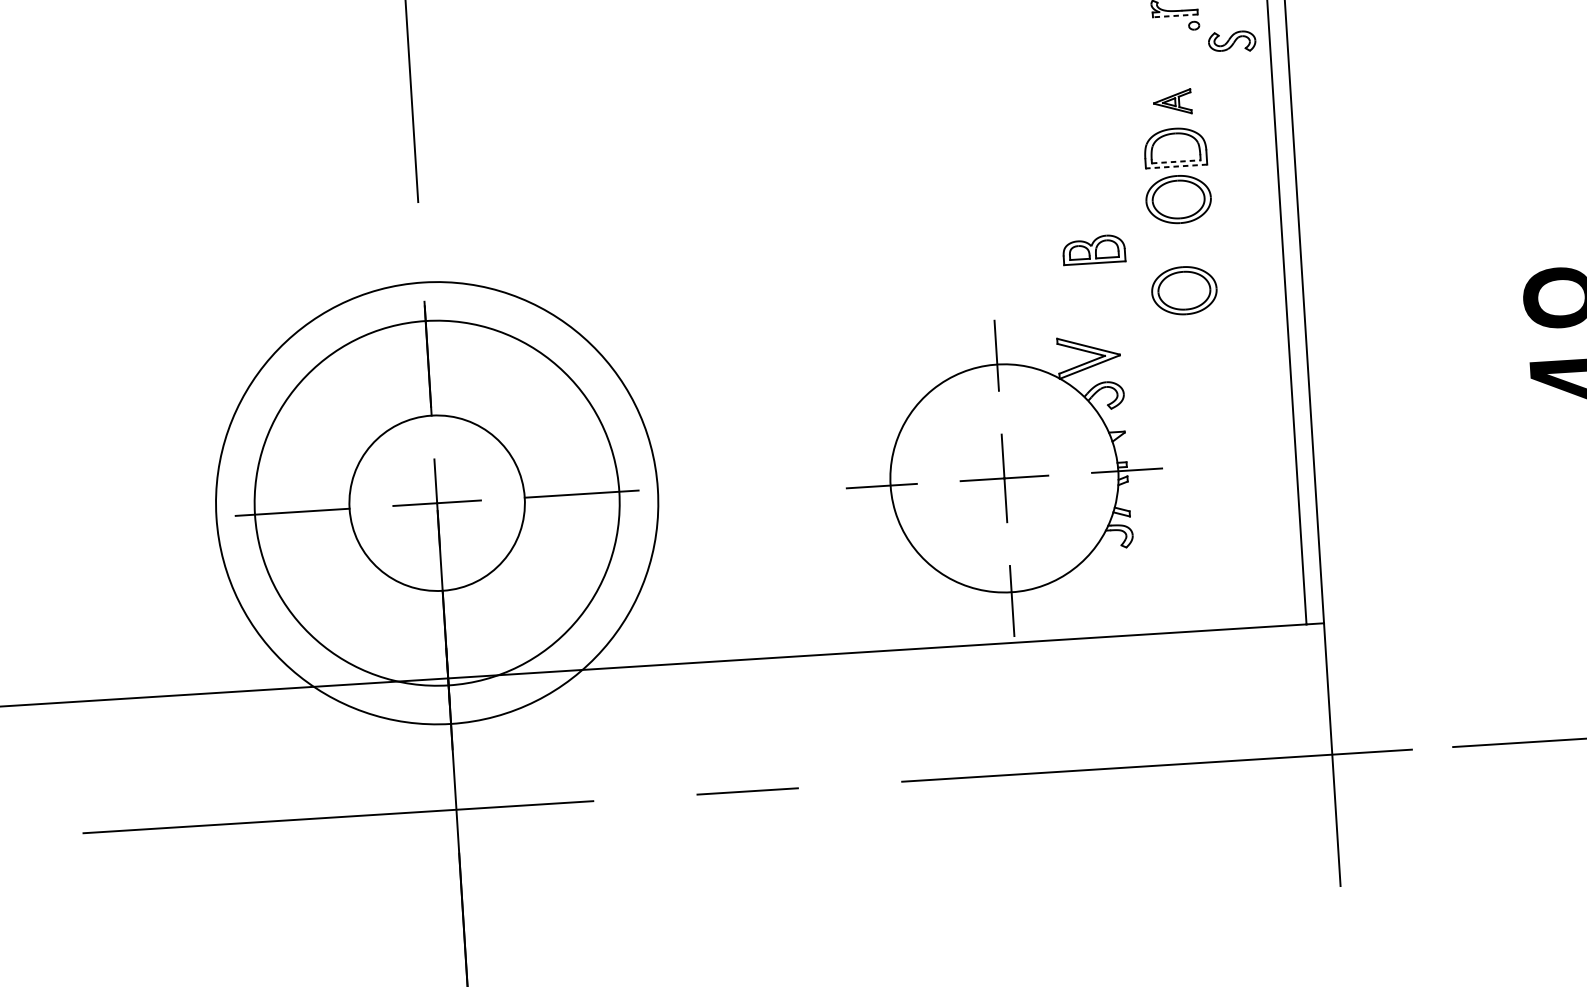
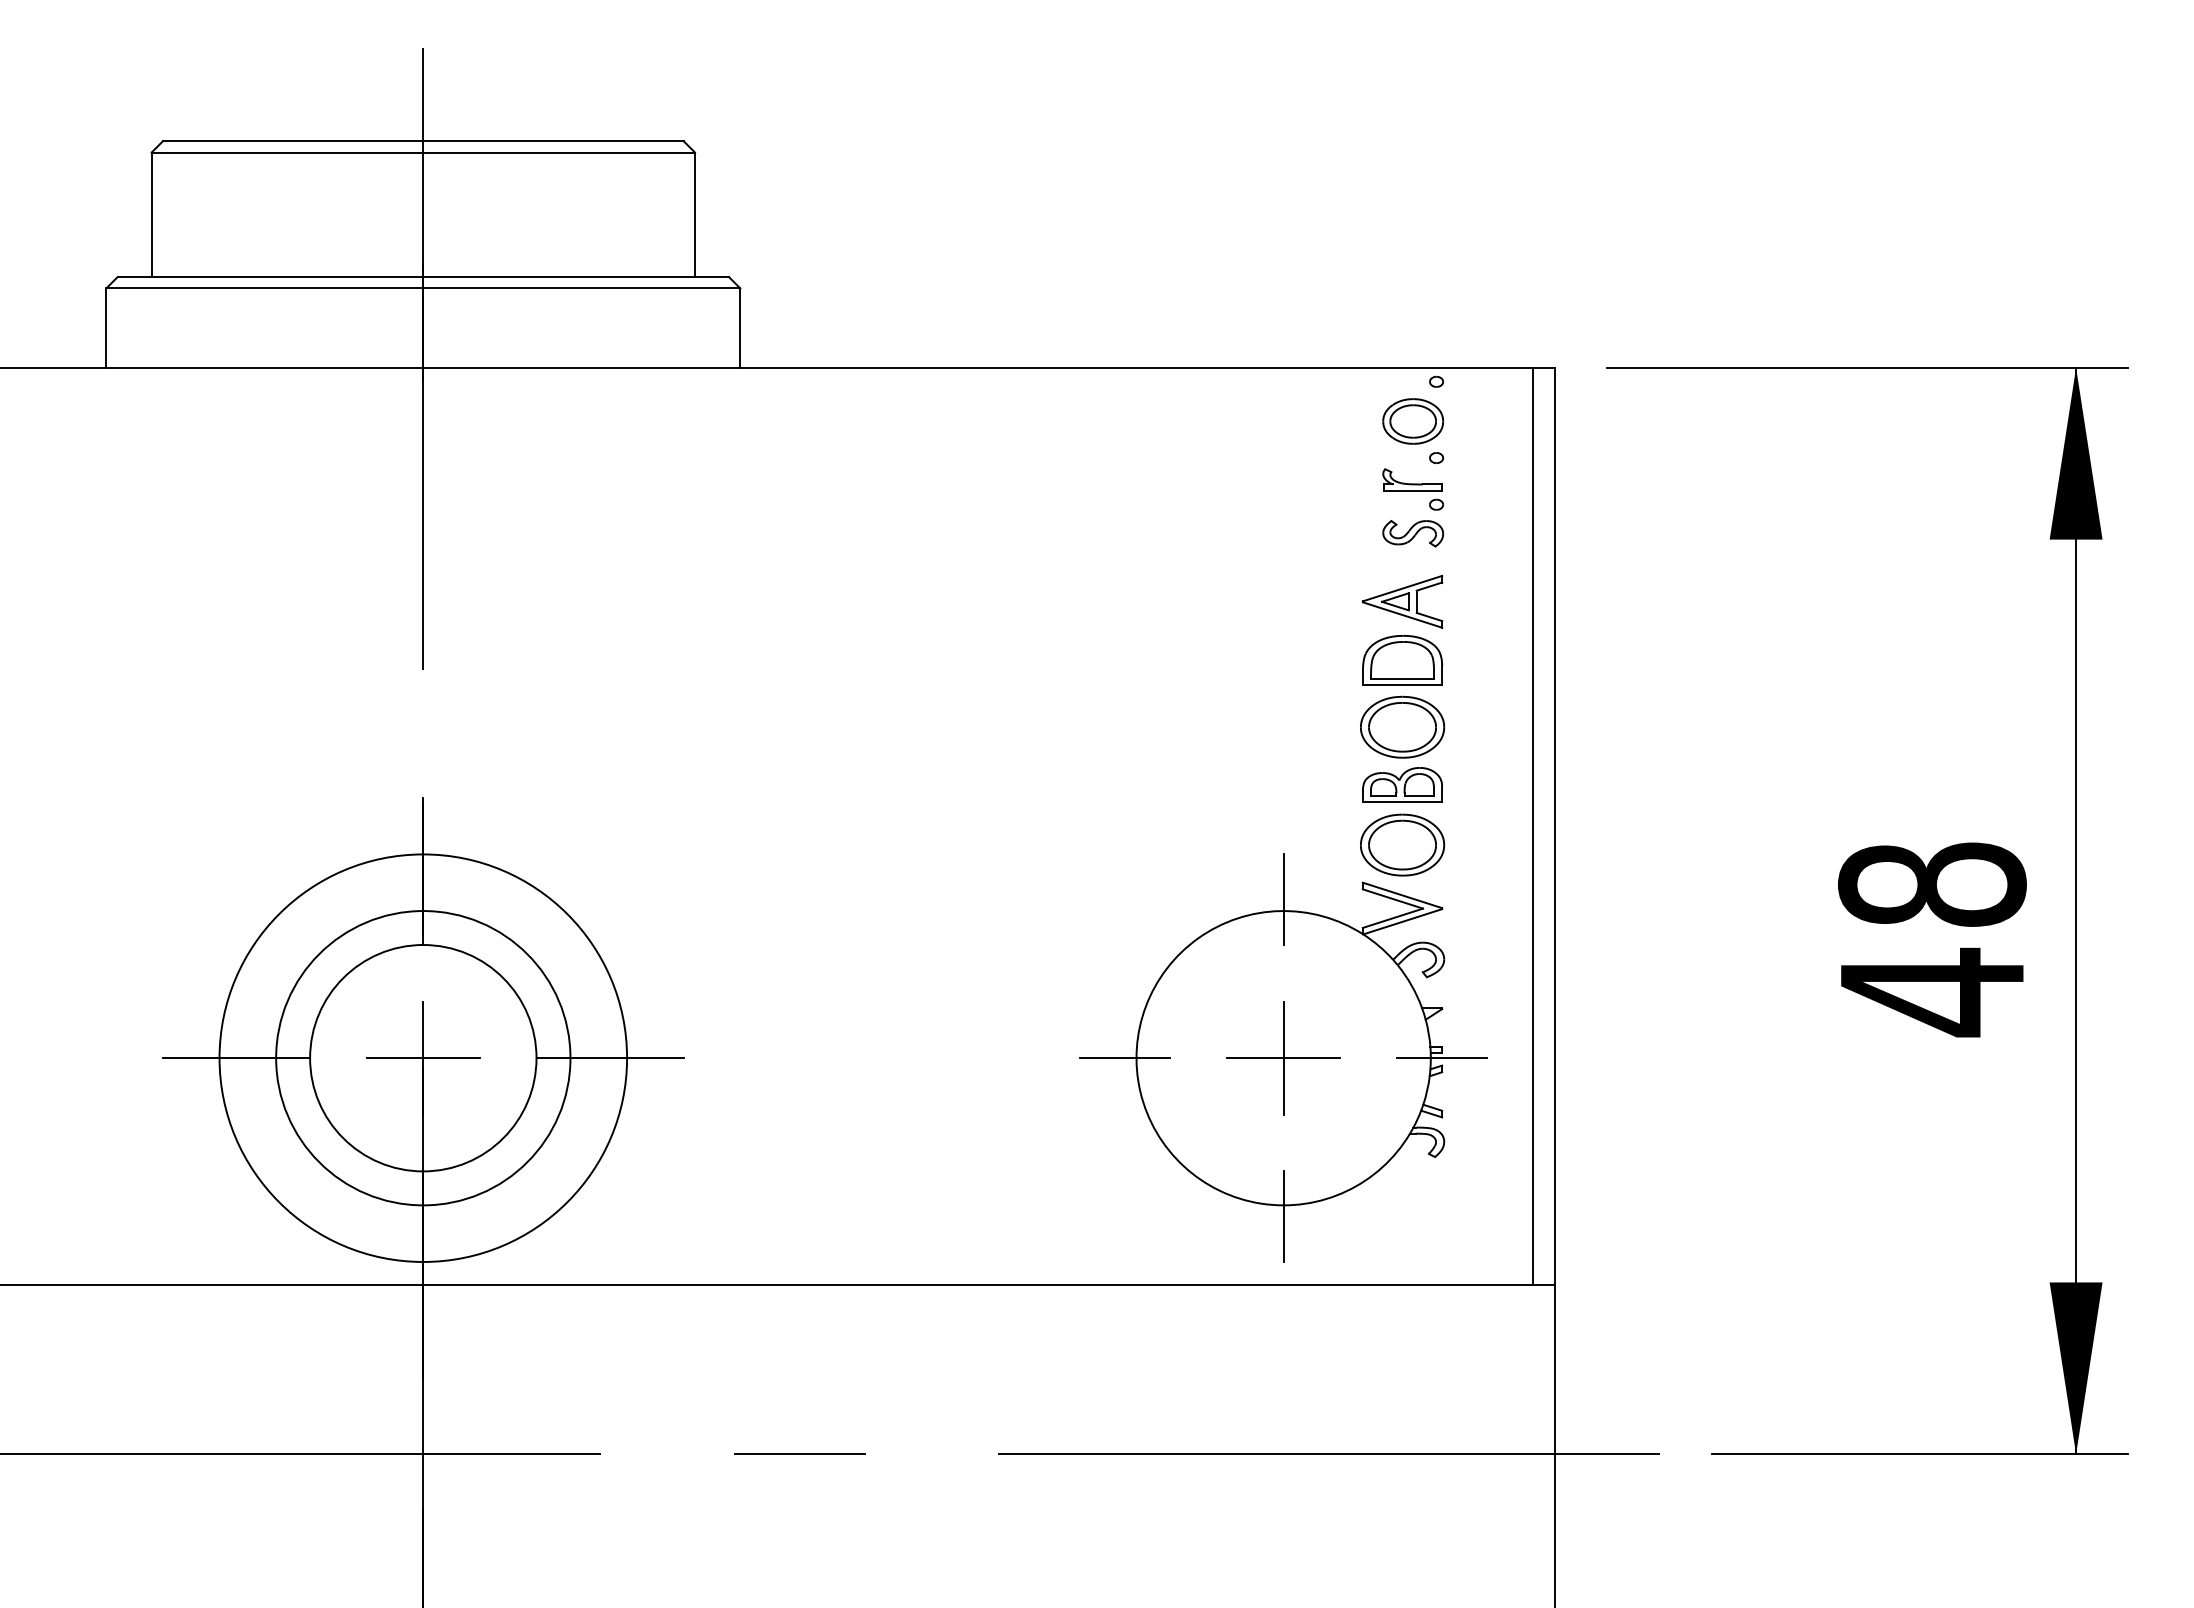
line: (1175, 15) -> (1413, 490), dashed -> solid
part: (1232, 41) -> (1413, 533), moved
part: (1172, 102) -> (1402, 601), size x1.67
line: (1177, 161) -> (1403, 678), dashed -> solid
line: (1176, 166) -> (1402, 684), dashed -> solid
part: (1093, 249) -> (1402, 784), moved
part: (1004, 477) -> (1283, 1057), moved
circle: (437, 502) -> (423, 1057), size x0.71
circle: (437, 503) -> (423, 1058), size x0.62

